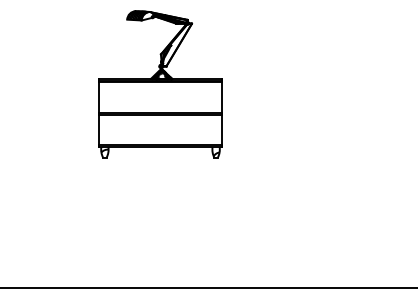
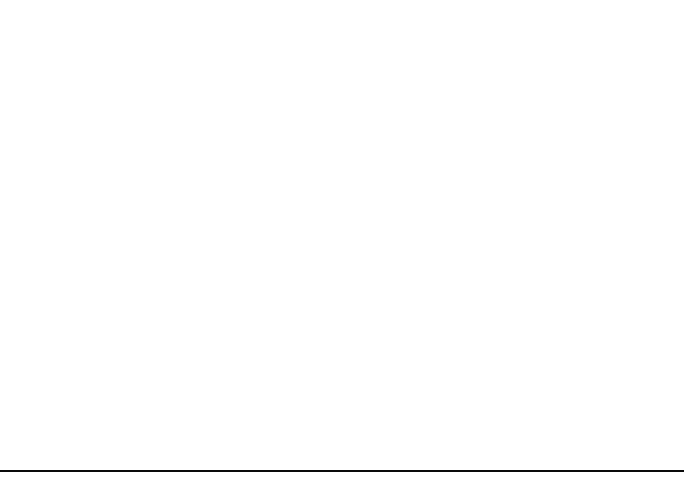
part: (160, 84) -> (262, 138), removed

